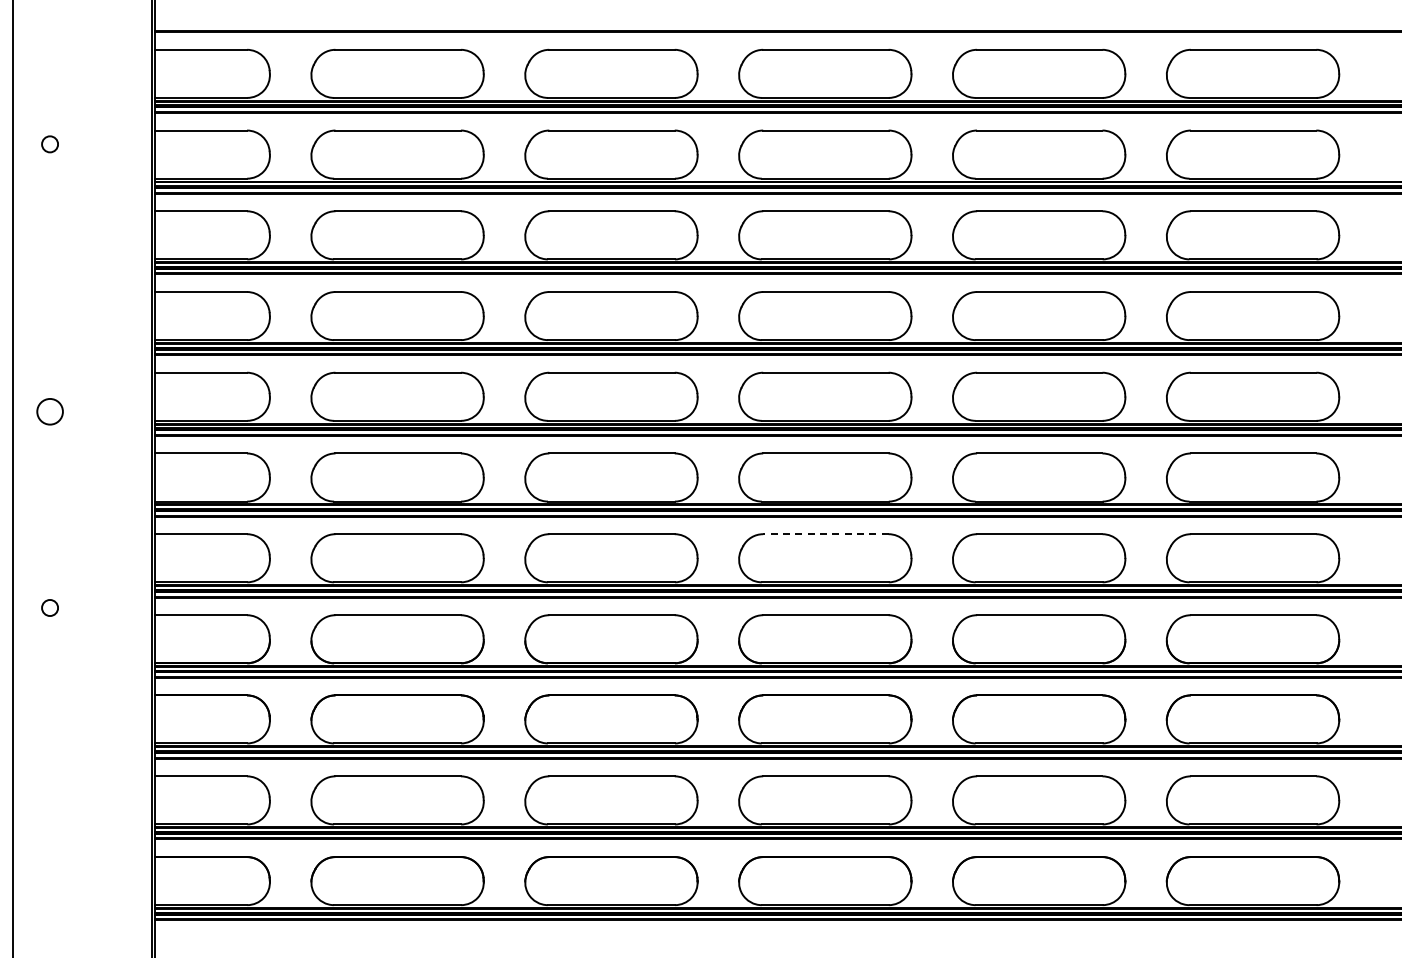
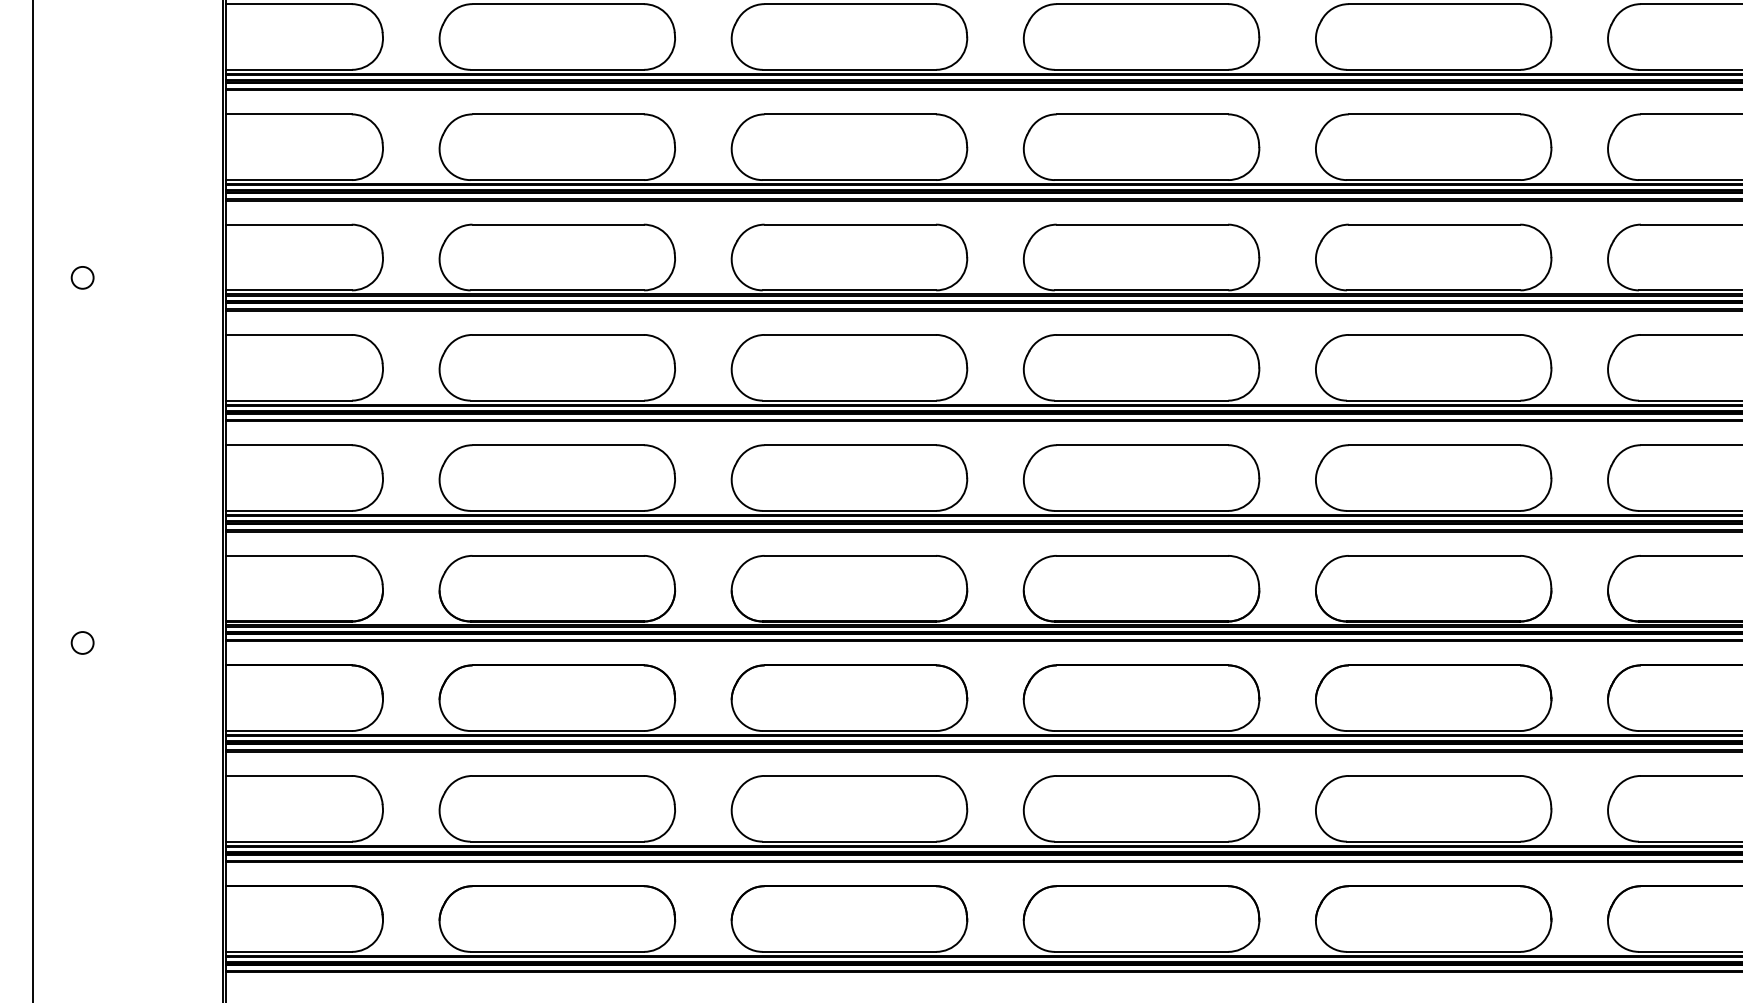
circle: (49, 411) -> (81, 277), size x0.62
line: (825, 534) -> (1141, 445), dashed -> solid
circle: (49, 607) -> (81, 642), moved

